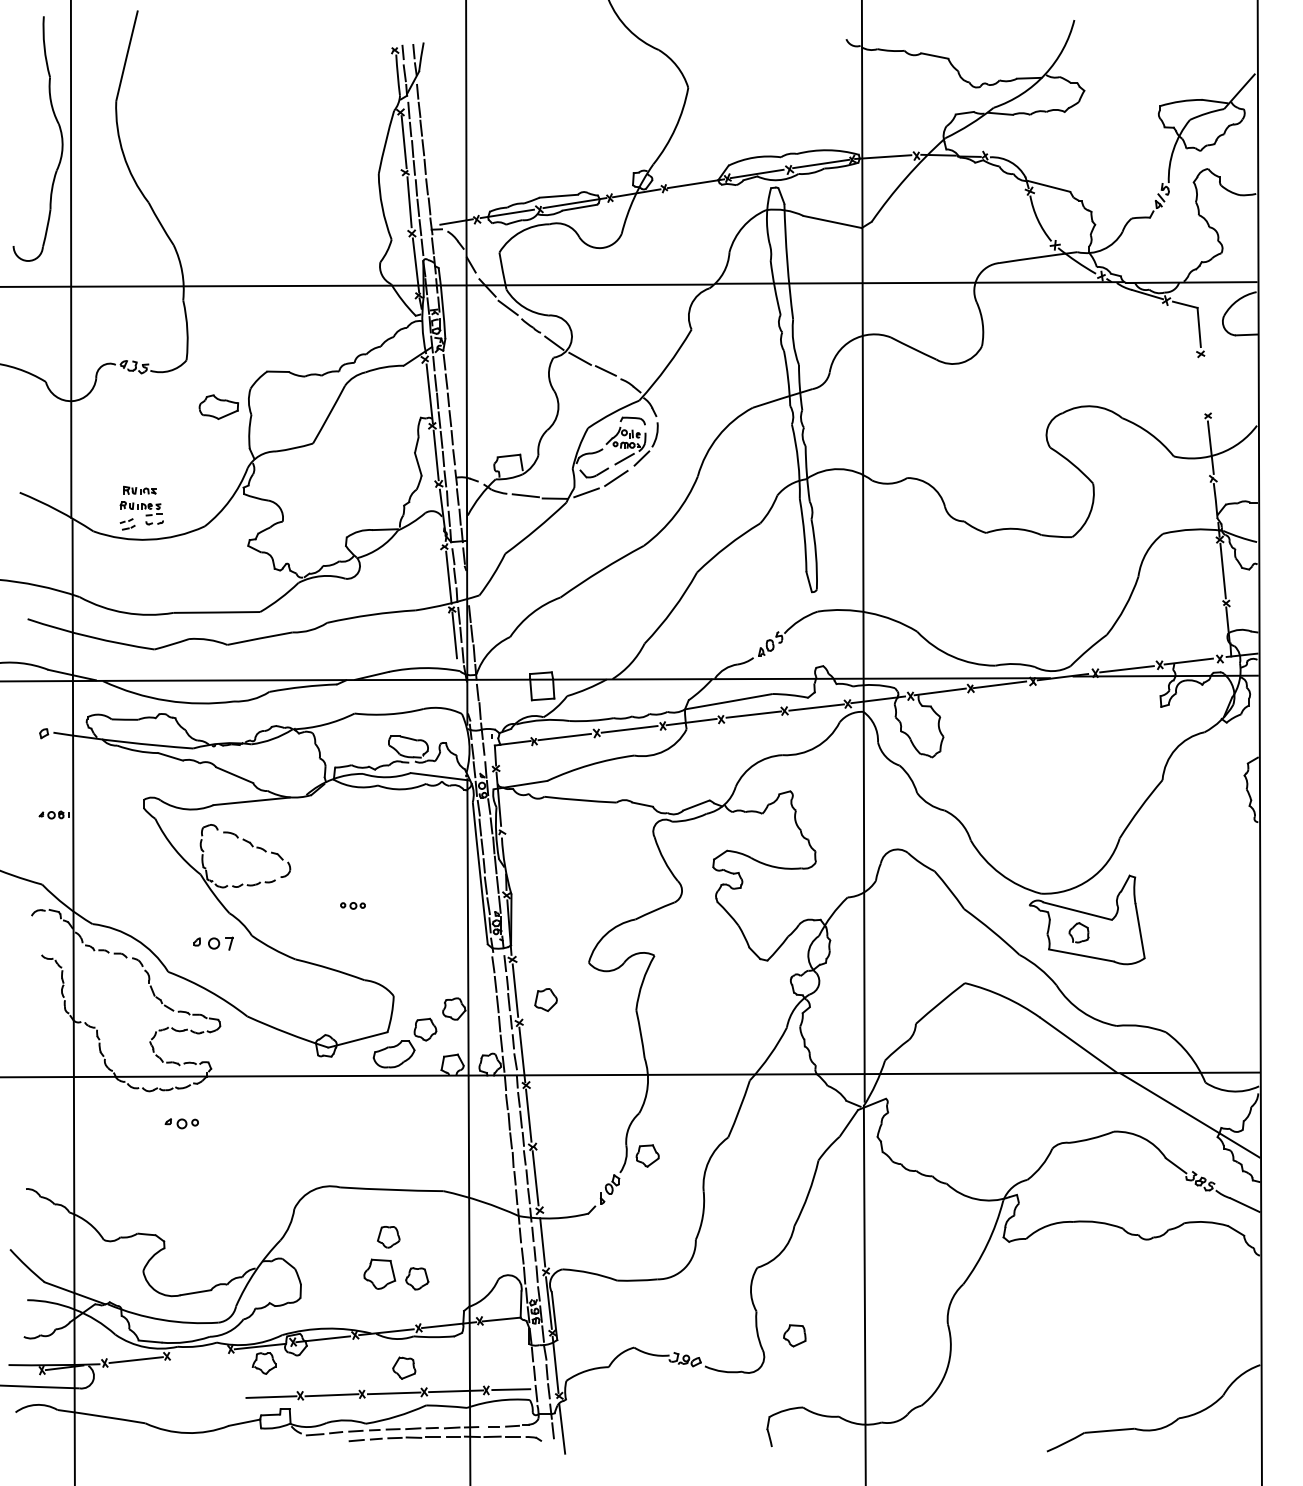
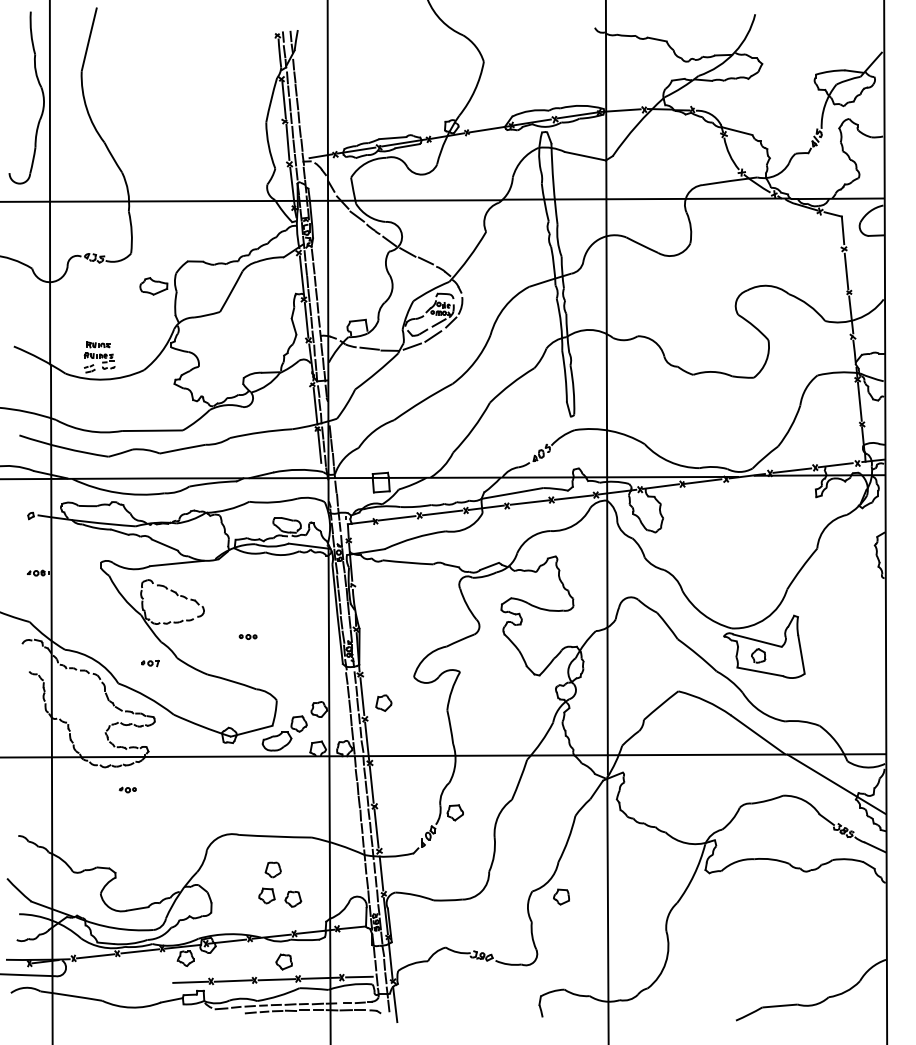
line: (1203, 385) -> (846, 271), added
part: (213, 943) -> (150, 663), size x0.62
part: (181, 1123) -> (127, 789), size x0.71
part: (379, 1274) -> (266, 896), size x0.71
part: (794, 1335) -> (561, 896), moved
line: (199, 1352) -> (140, 950), added

